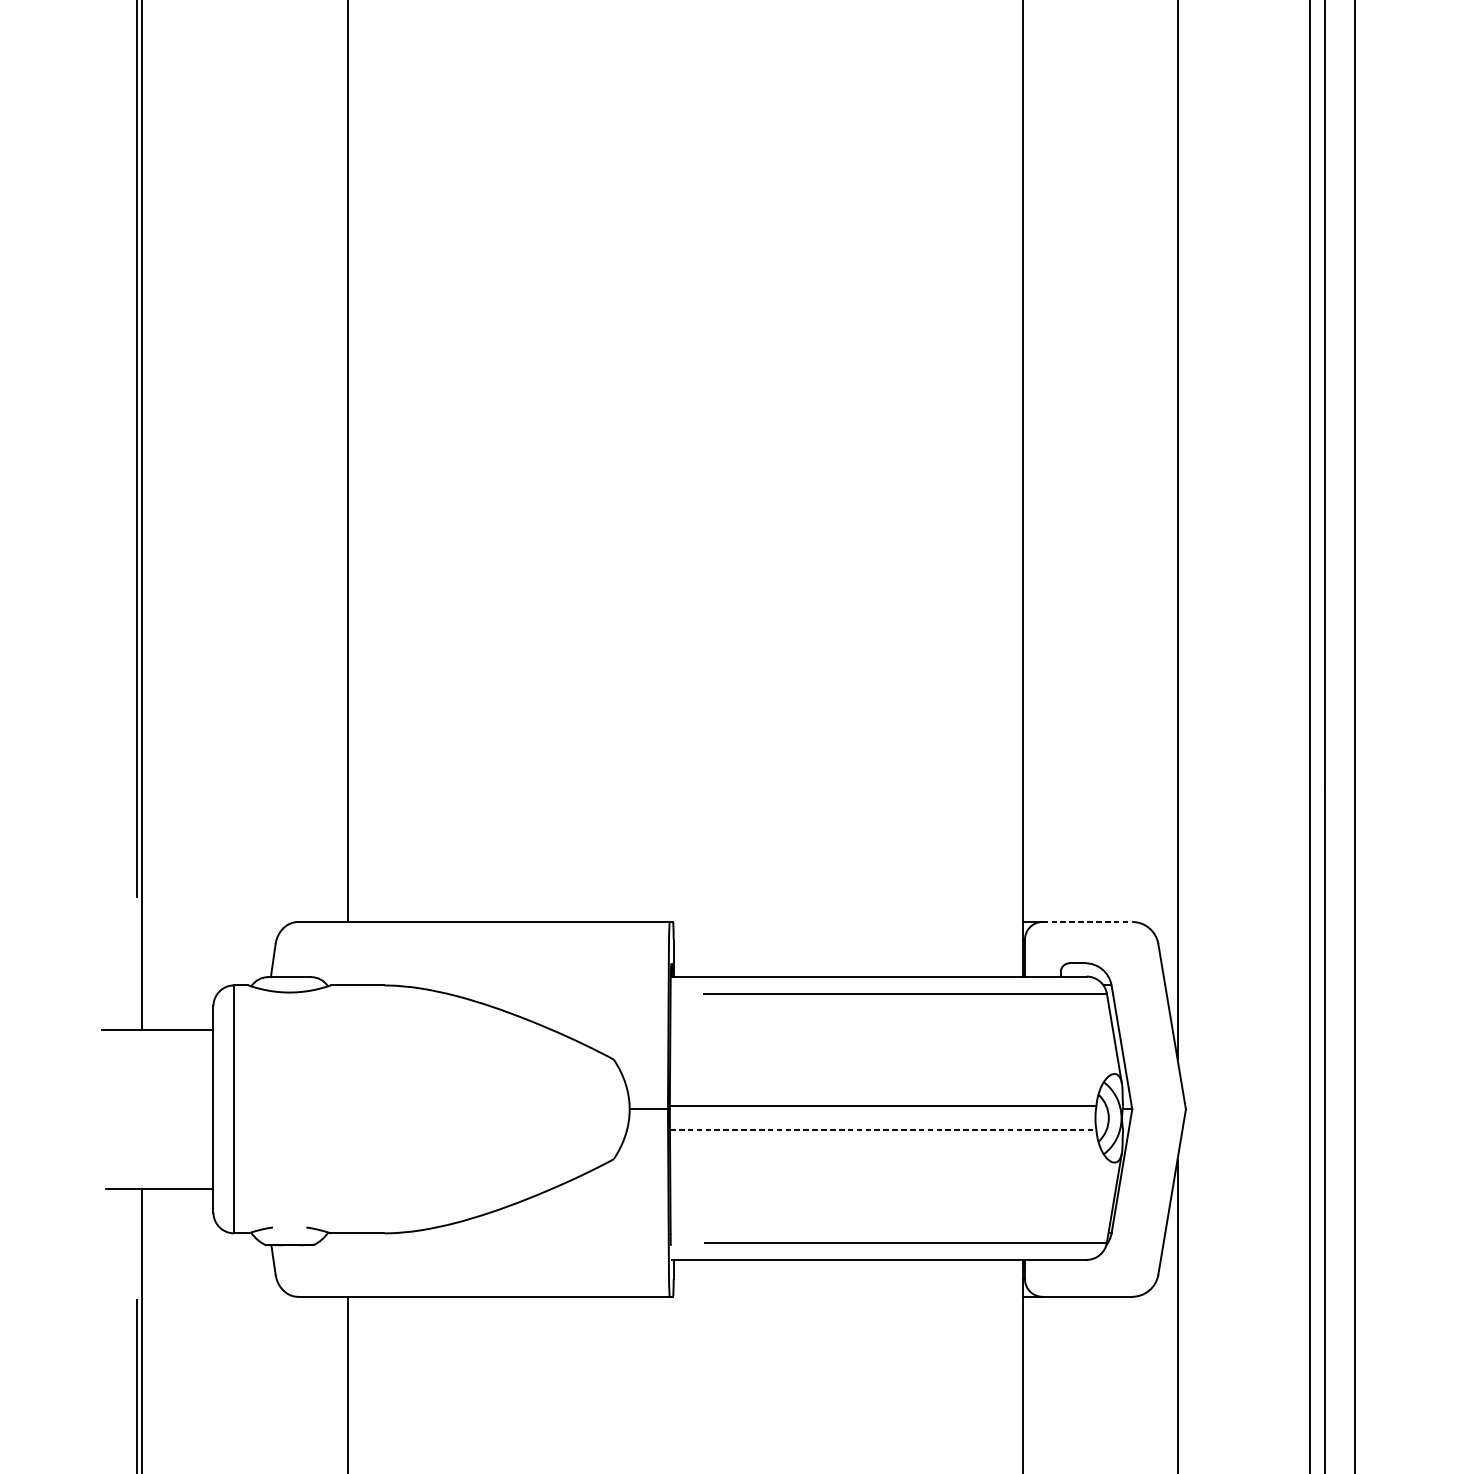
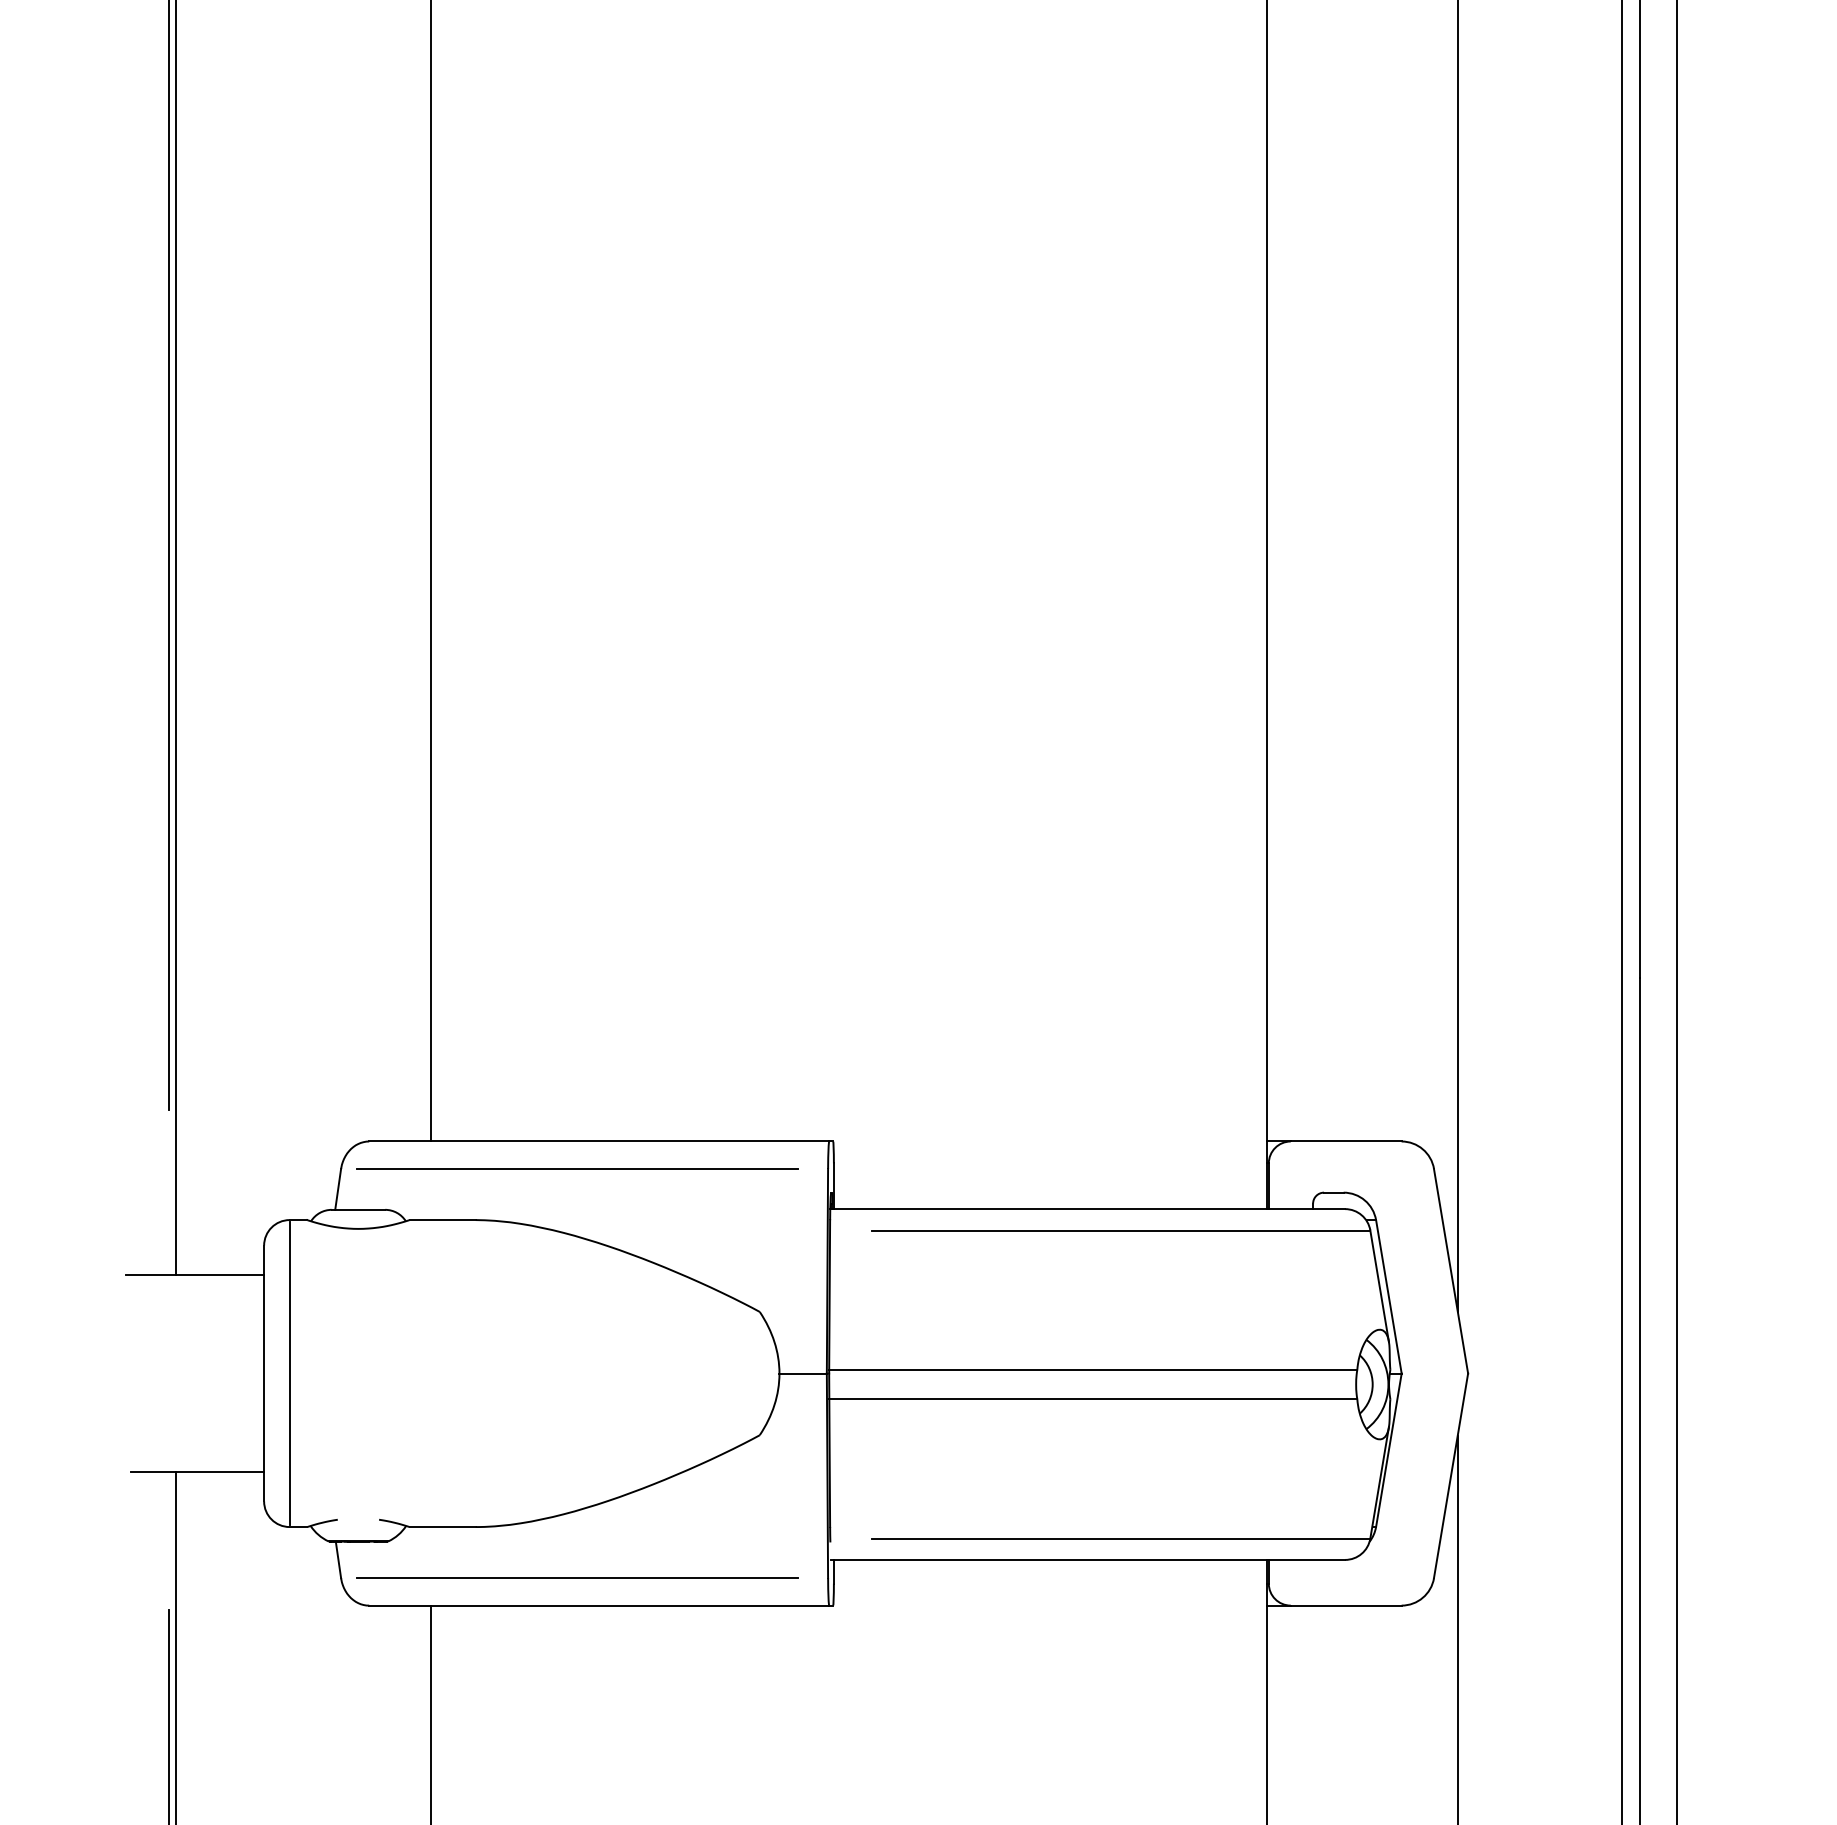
line: (1087, 921) -> (1346, 1141), dashed -> solid
line: (466, 943) -> (577, 1168), added
line: (883, 1130) -> (1093, 1399), dashed -> solid
line: (466, 1274) -> (577, 1578), added

